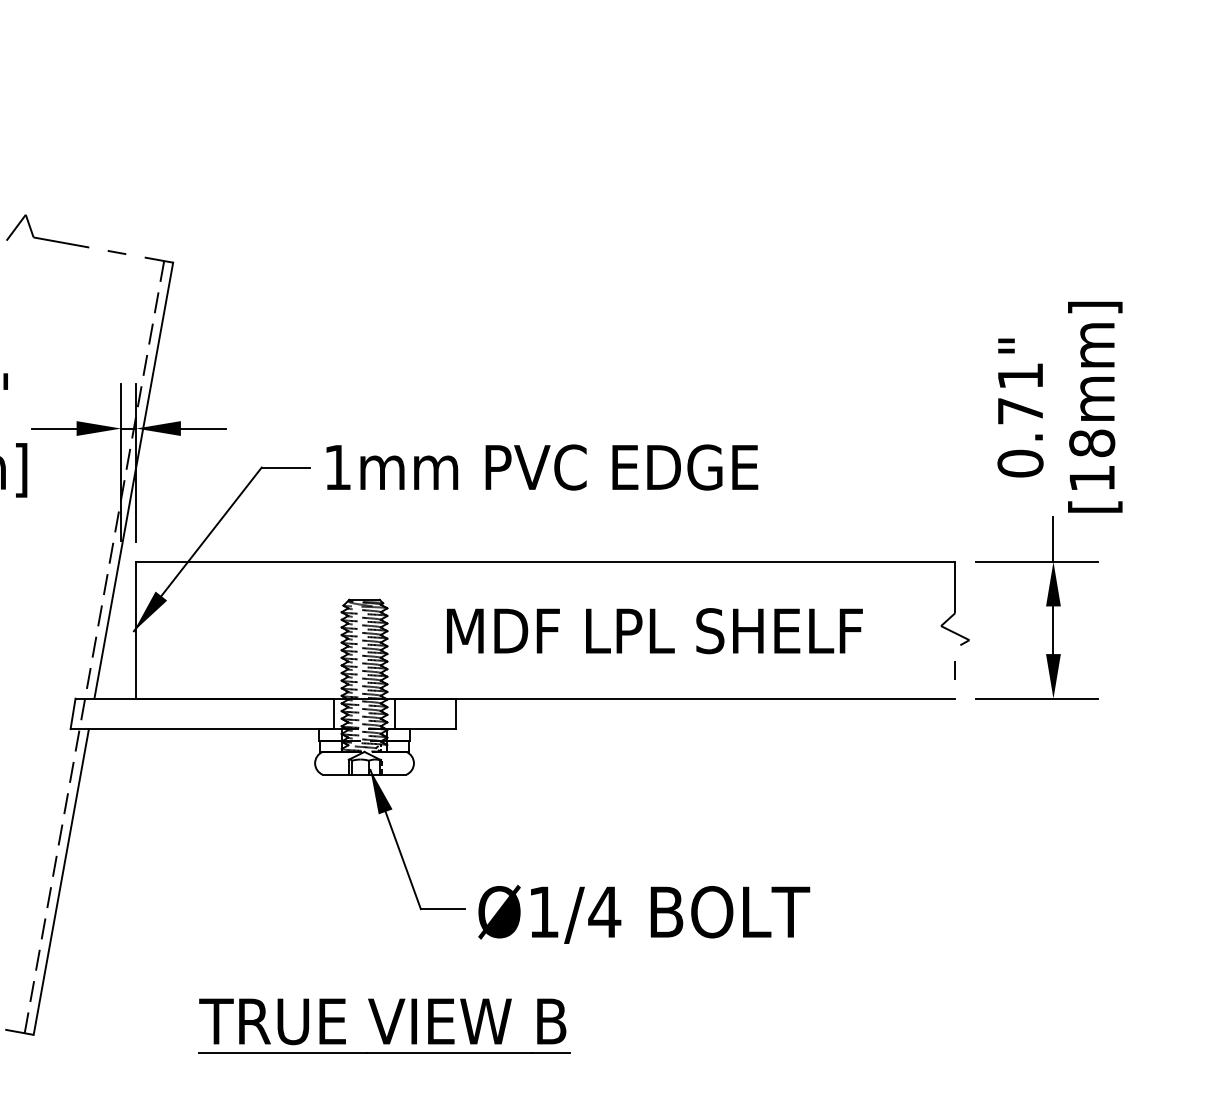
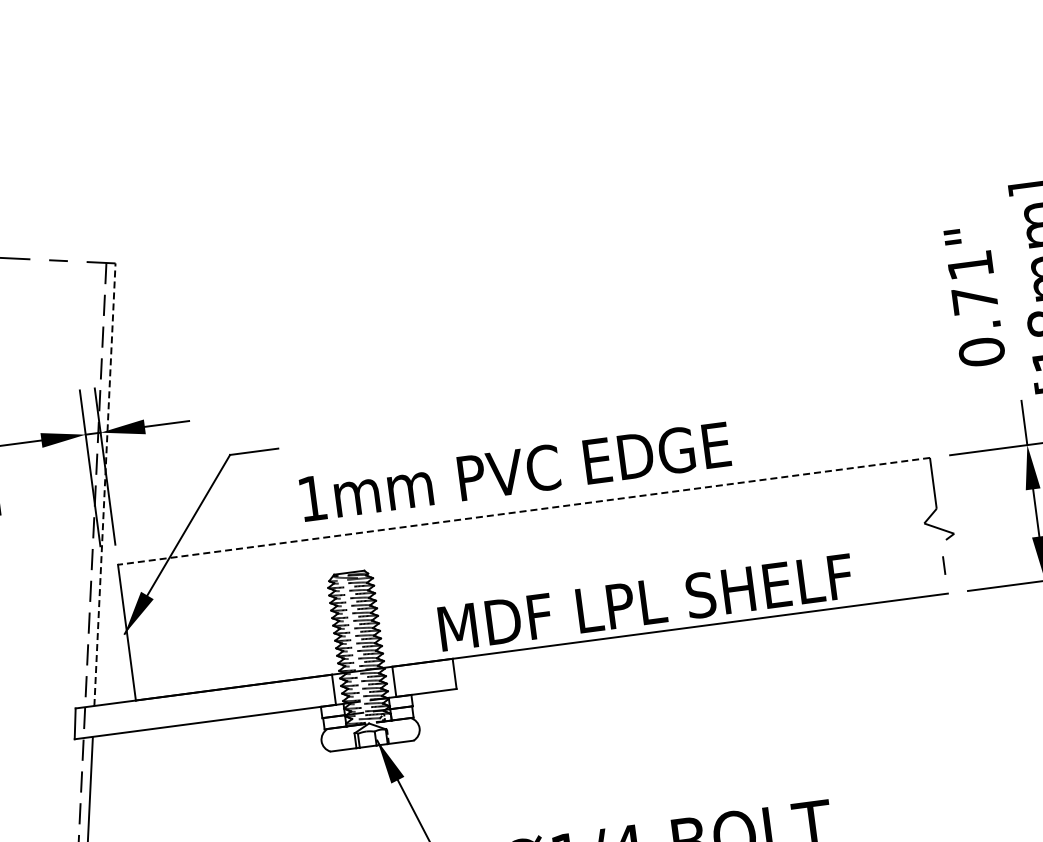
text: (542, 467) -> (515, 471), moved
line: (133, 480) -> (104, 484), solid -> dashed
line: (545, 561) -> (523, 511), solid -> dashed
text: (654, 631) -> (645, 602), moved

